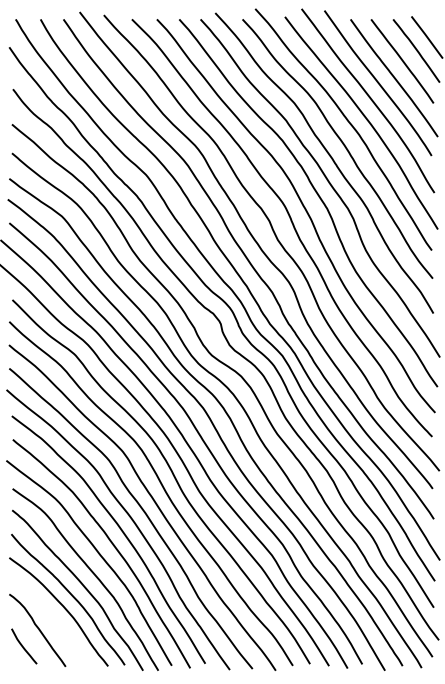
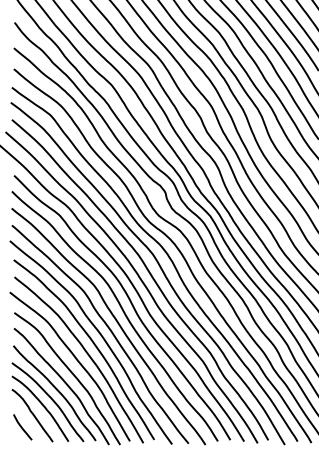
curve: (51, 616) -> (42, 405), added

